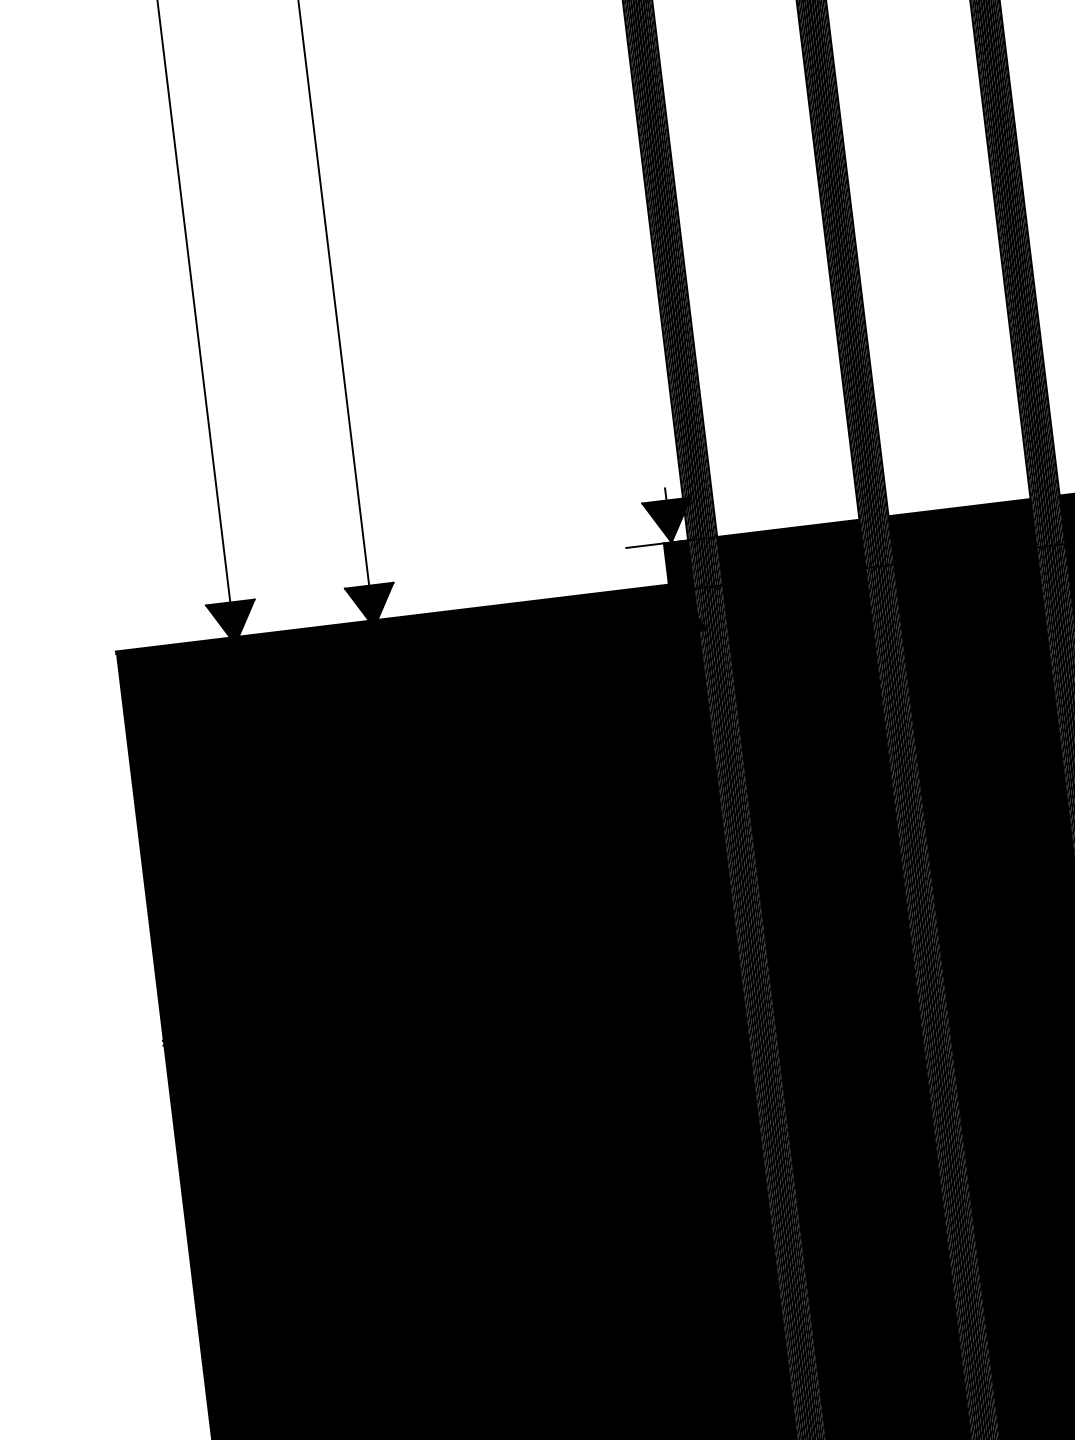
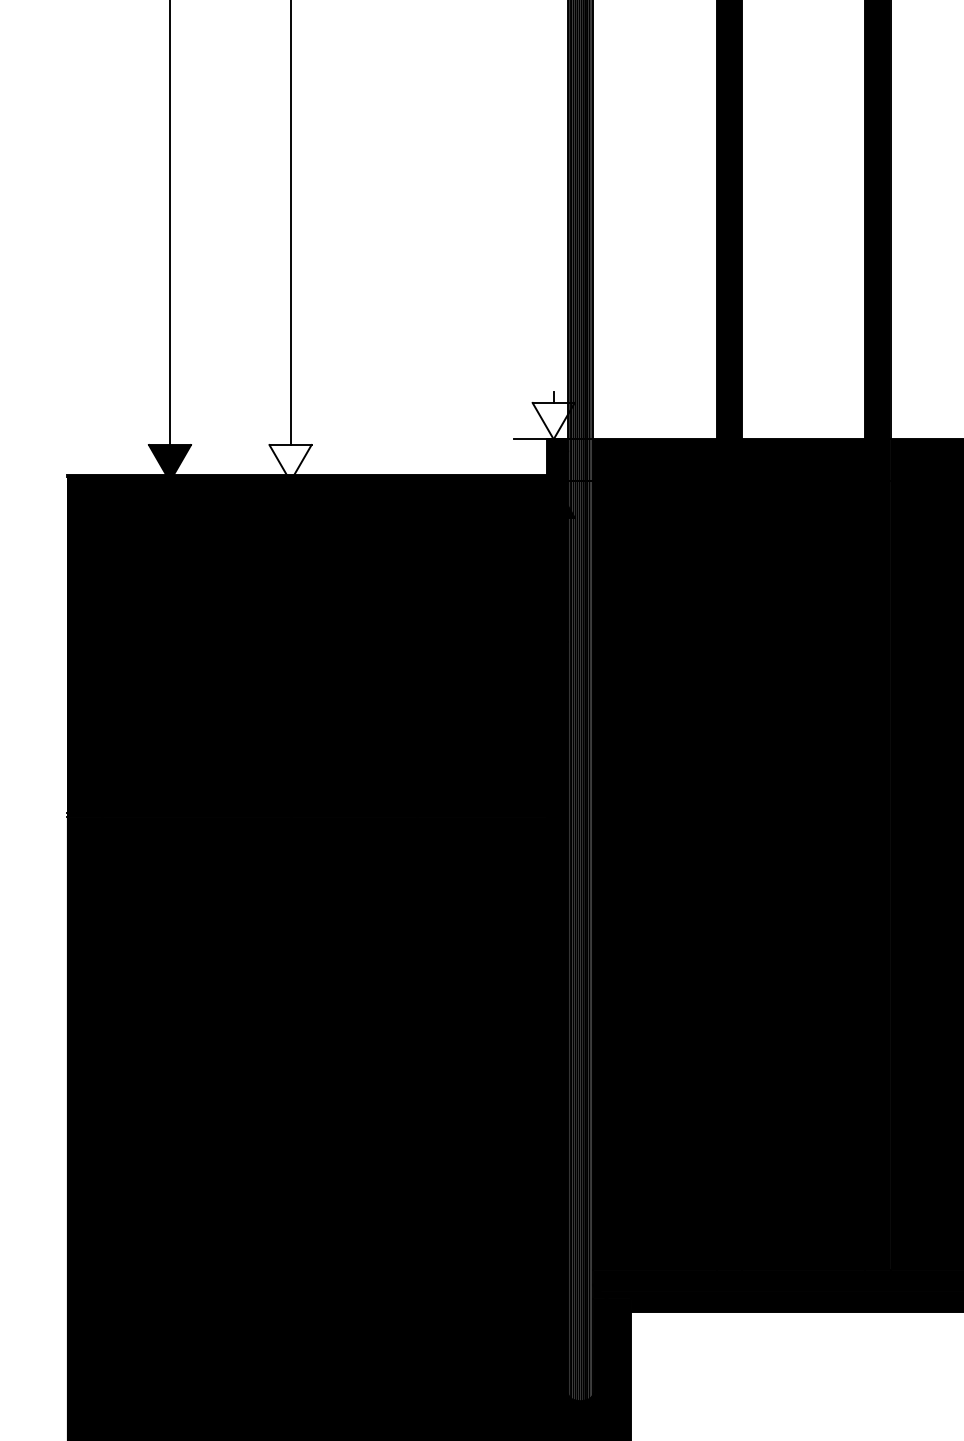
fill: (668, 520) -> (553, 420), removed
fill: (371, 606) -> (290, 463), removed

